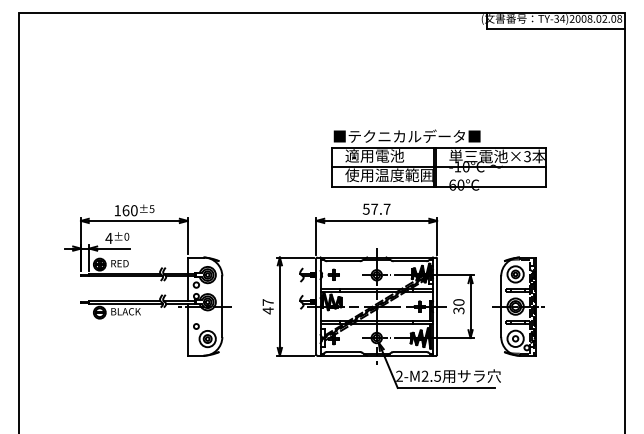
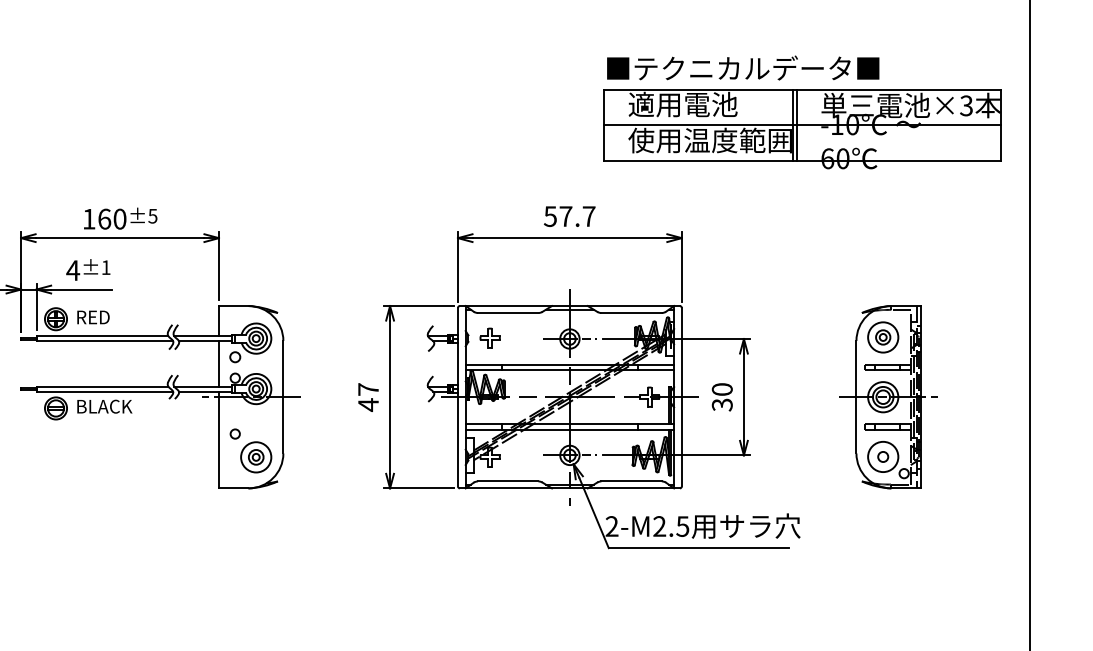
part: (438, 159) -> (801, 111), moved
text: (126, 236) -> (105, 267), ±0 -> ±1
part: (518, 306) -> (888, 396), moved

